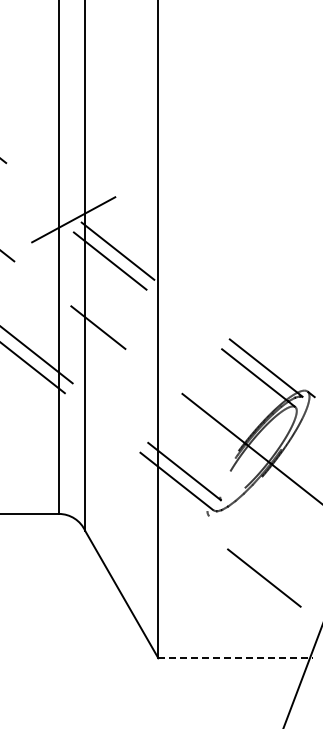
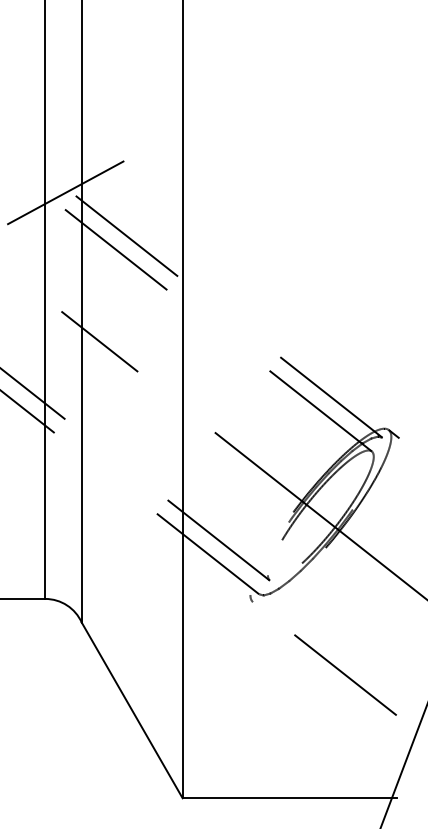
line: (264, 577) -> (345, 674), moved
line: (235, 658) -> (289, 798), dashed -> solid

